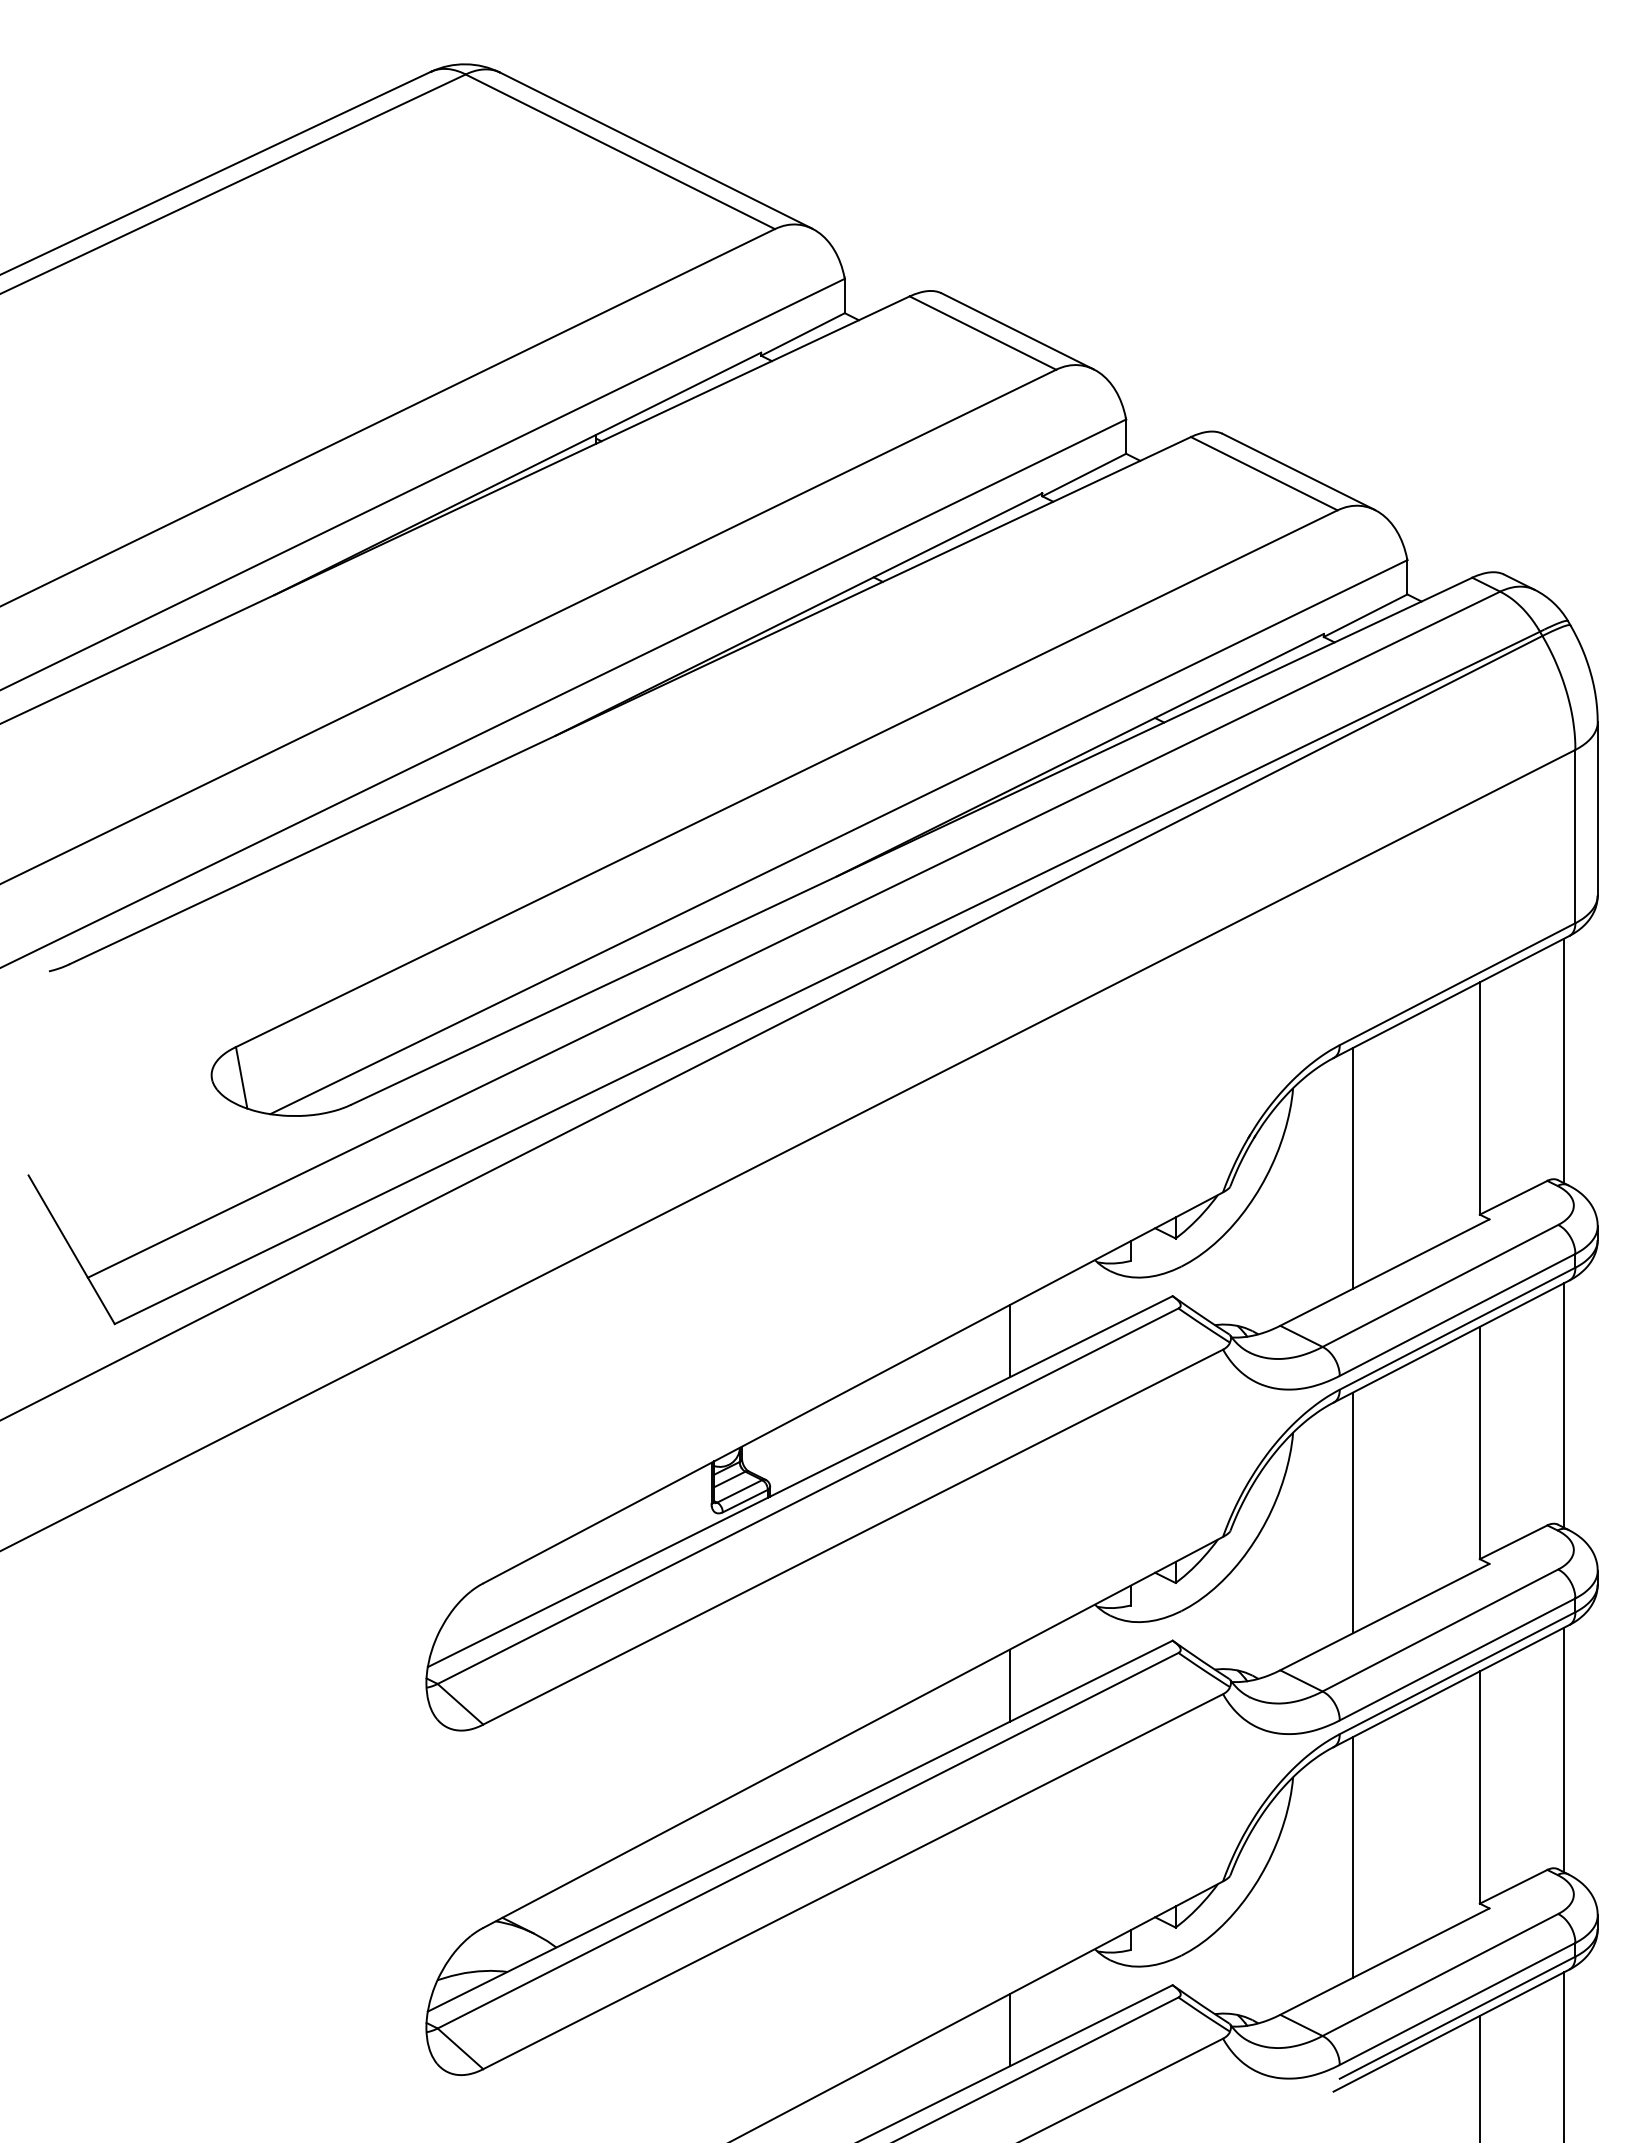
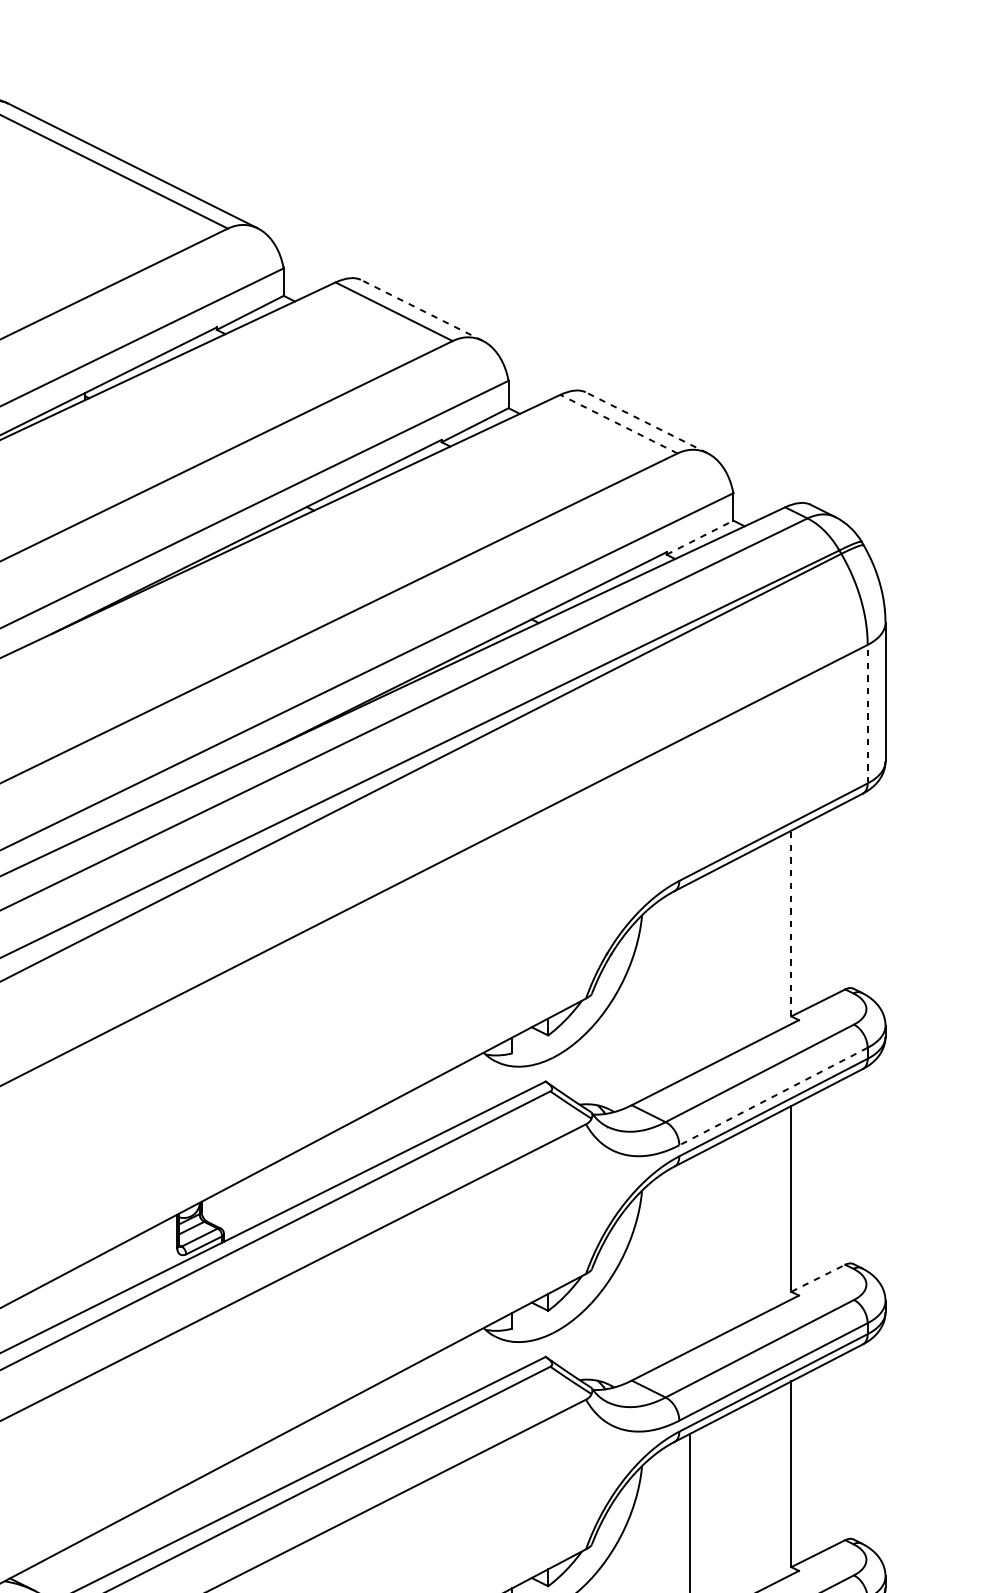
line: (1017, 331) -> (421, 310), solid -> dashed
line: (1298, 471) -> (646, 422), solid -> dashed
line: (1264, 473) -> (619, 423), solid -> dashed
line: (1365, 615) -> (699, 537), solid -> dashed
line: (1575, 836) -> (867, 714), solid -> dashed
line: (1564, 1060) -> (858, 893), removed
line: (1479, 1097) -> (791, 922), solid -> dashed
line: (1353, 1168) -> (690, 979), removed
line: (1457, 1314) -> (773, 1096), solid -> dashed
line: (1009, 1341) -> (415, 1117), removed
line: (1564, 1405) -> (858, 1168), removed
line: (1353, 1512) -> (690, 1254), removed
line: (1513, 1542) -> (818, 1278), solid -> dashed
line: (1009, 1685) -> (415, 1392), removed
line: (1564, 1749) -> (858, 1443), removed

